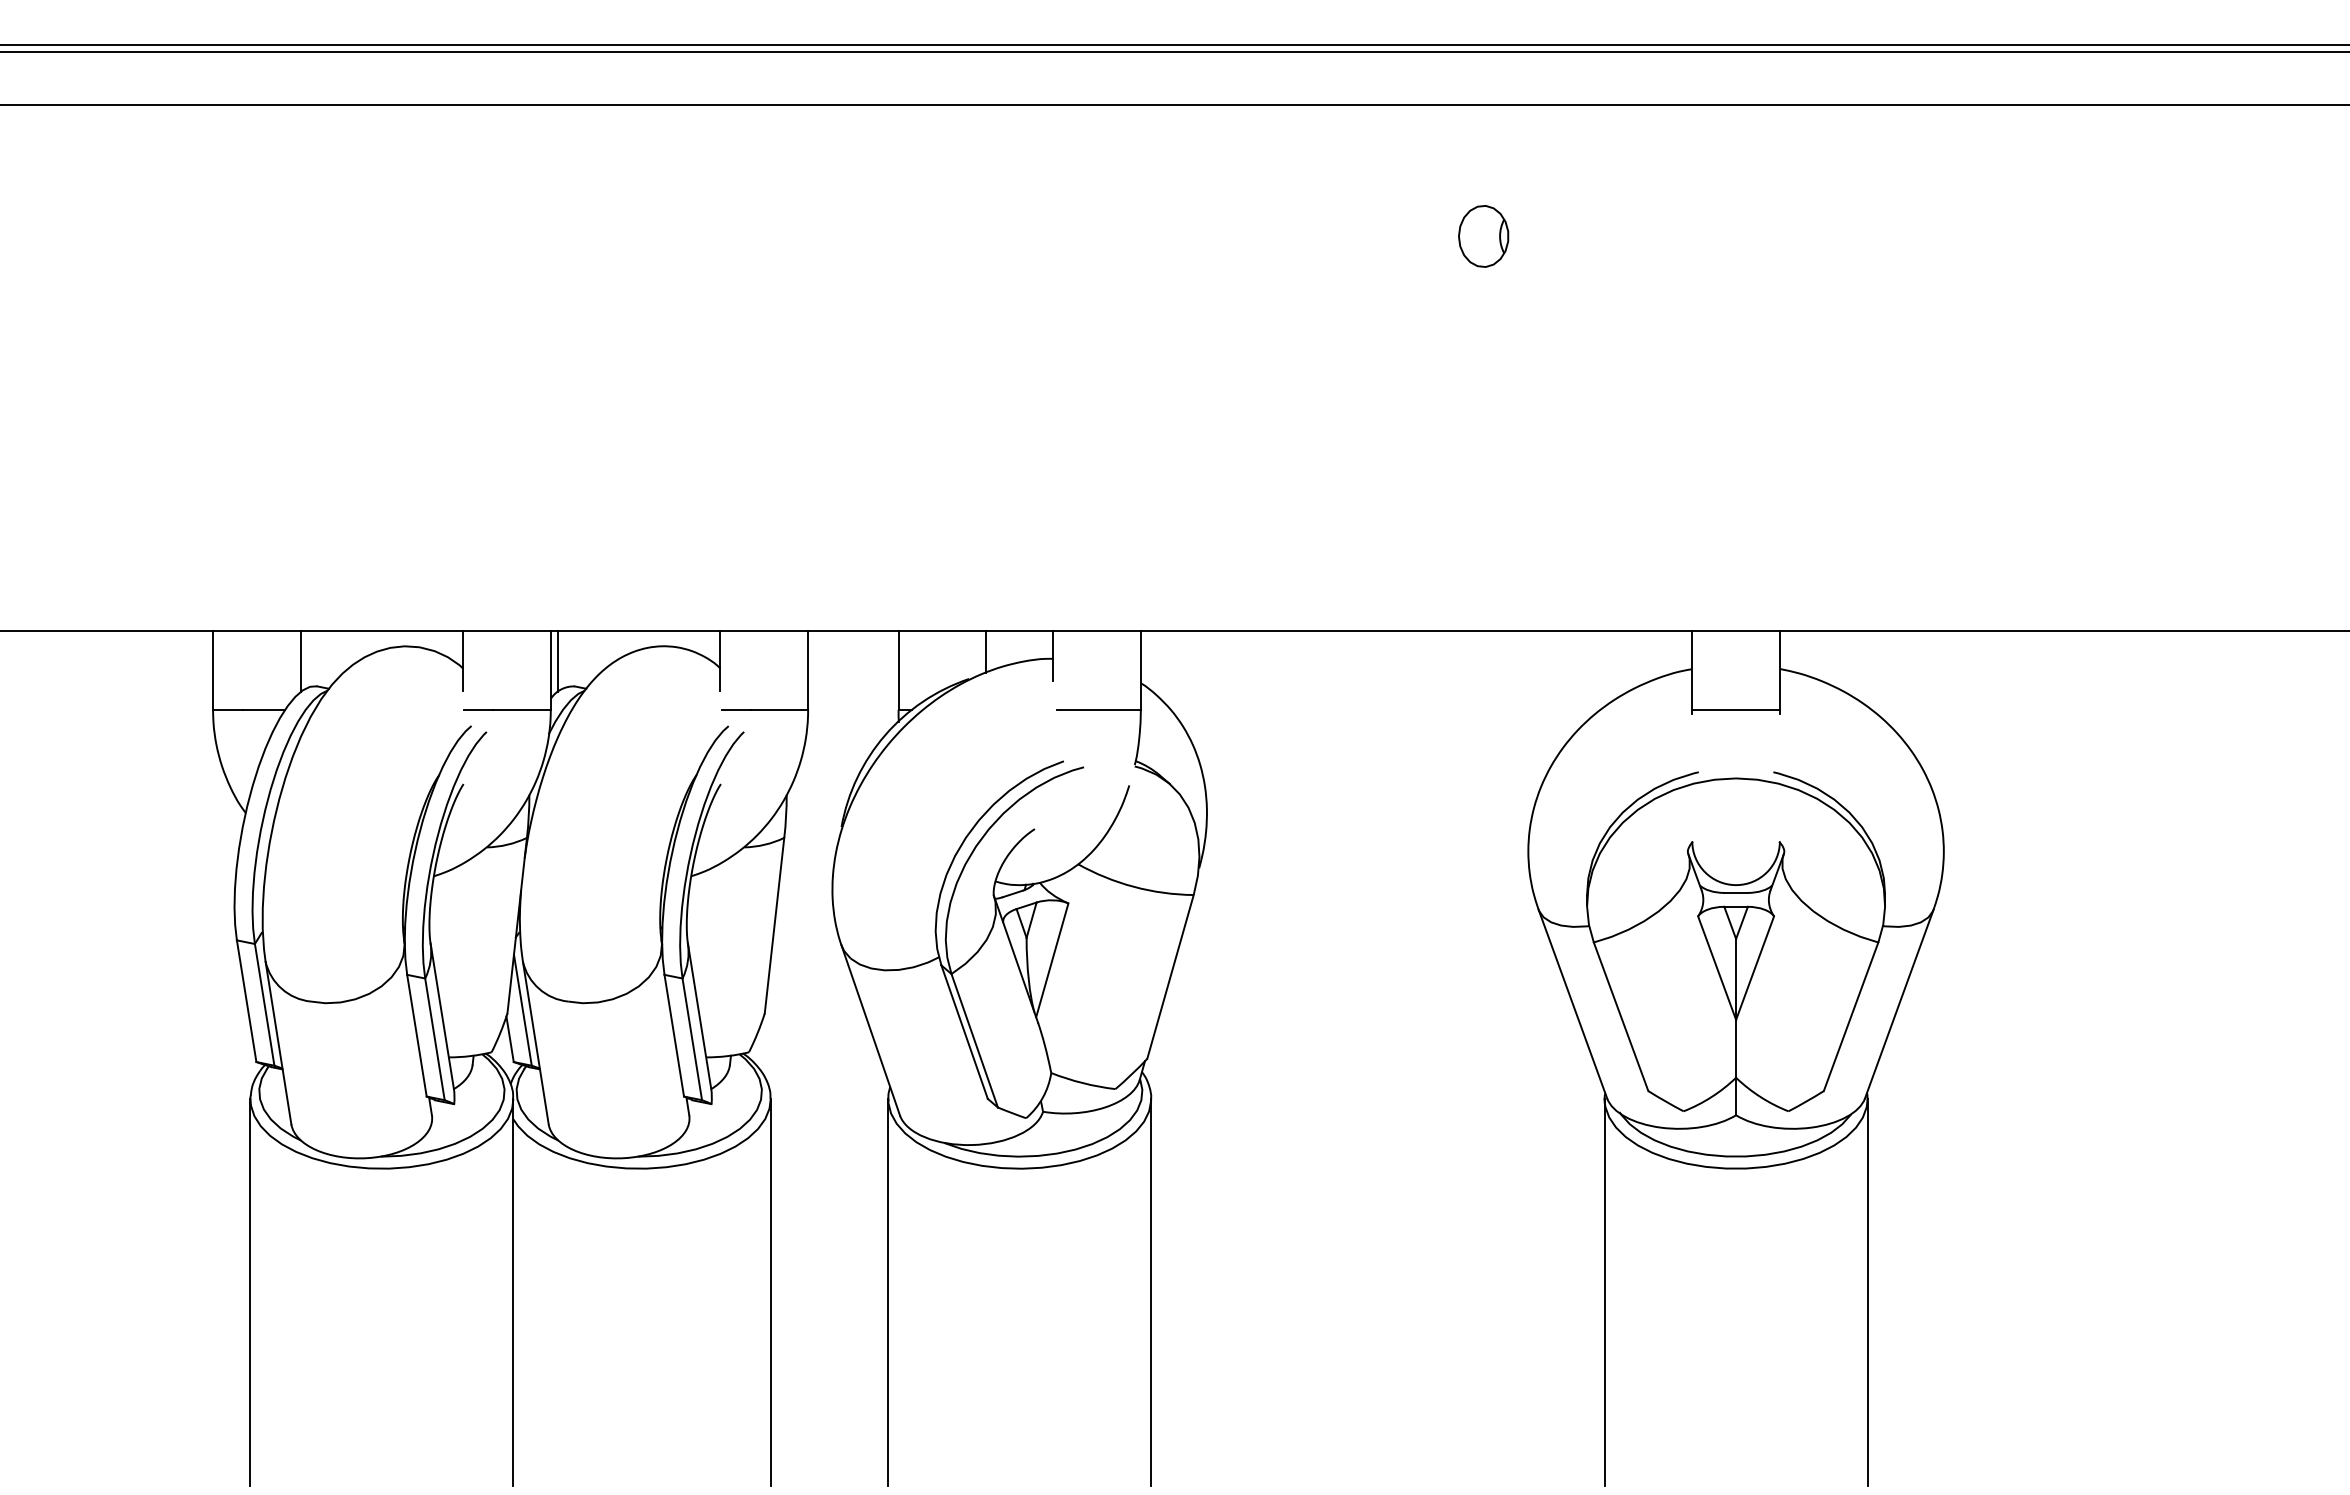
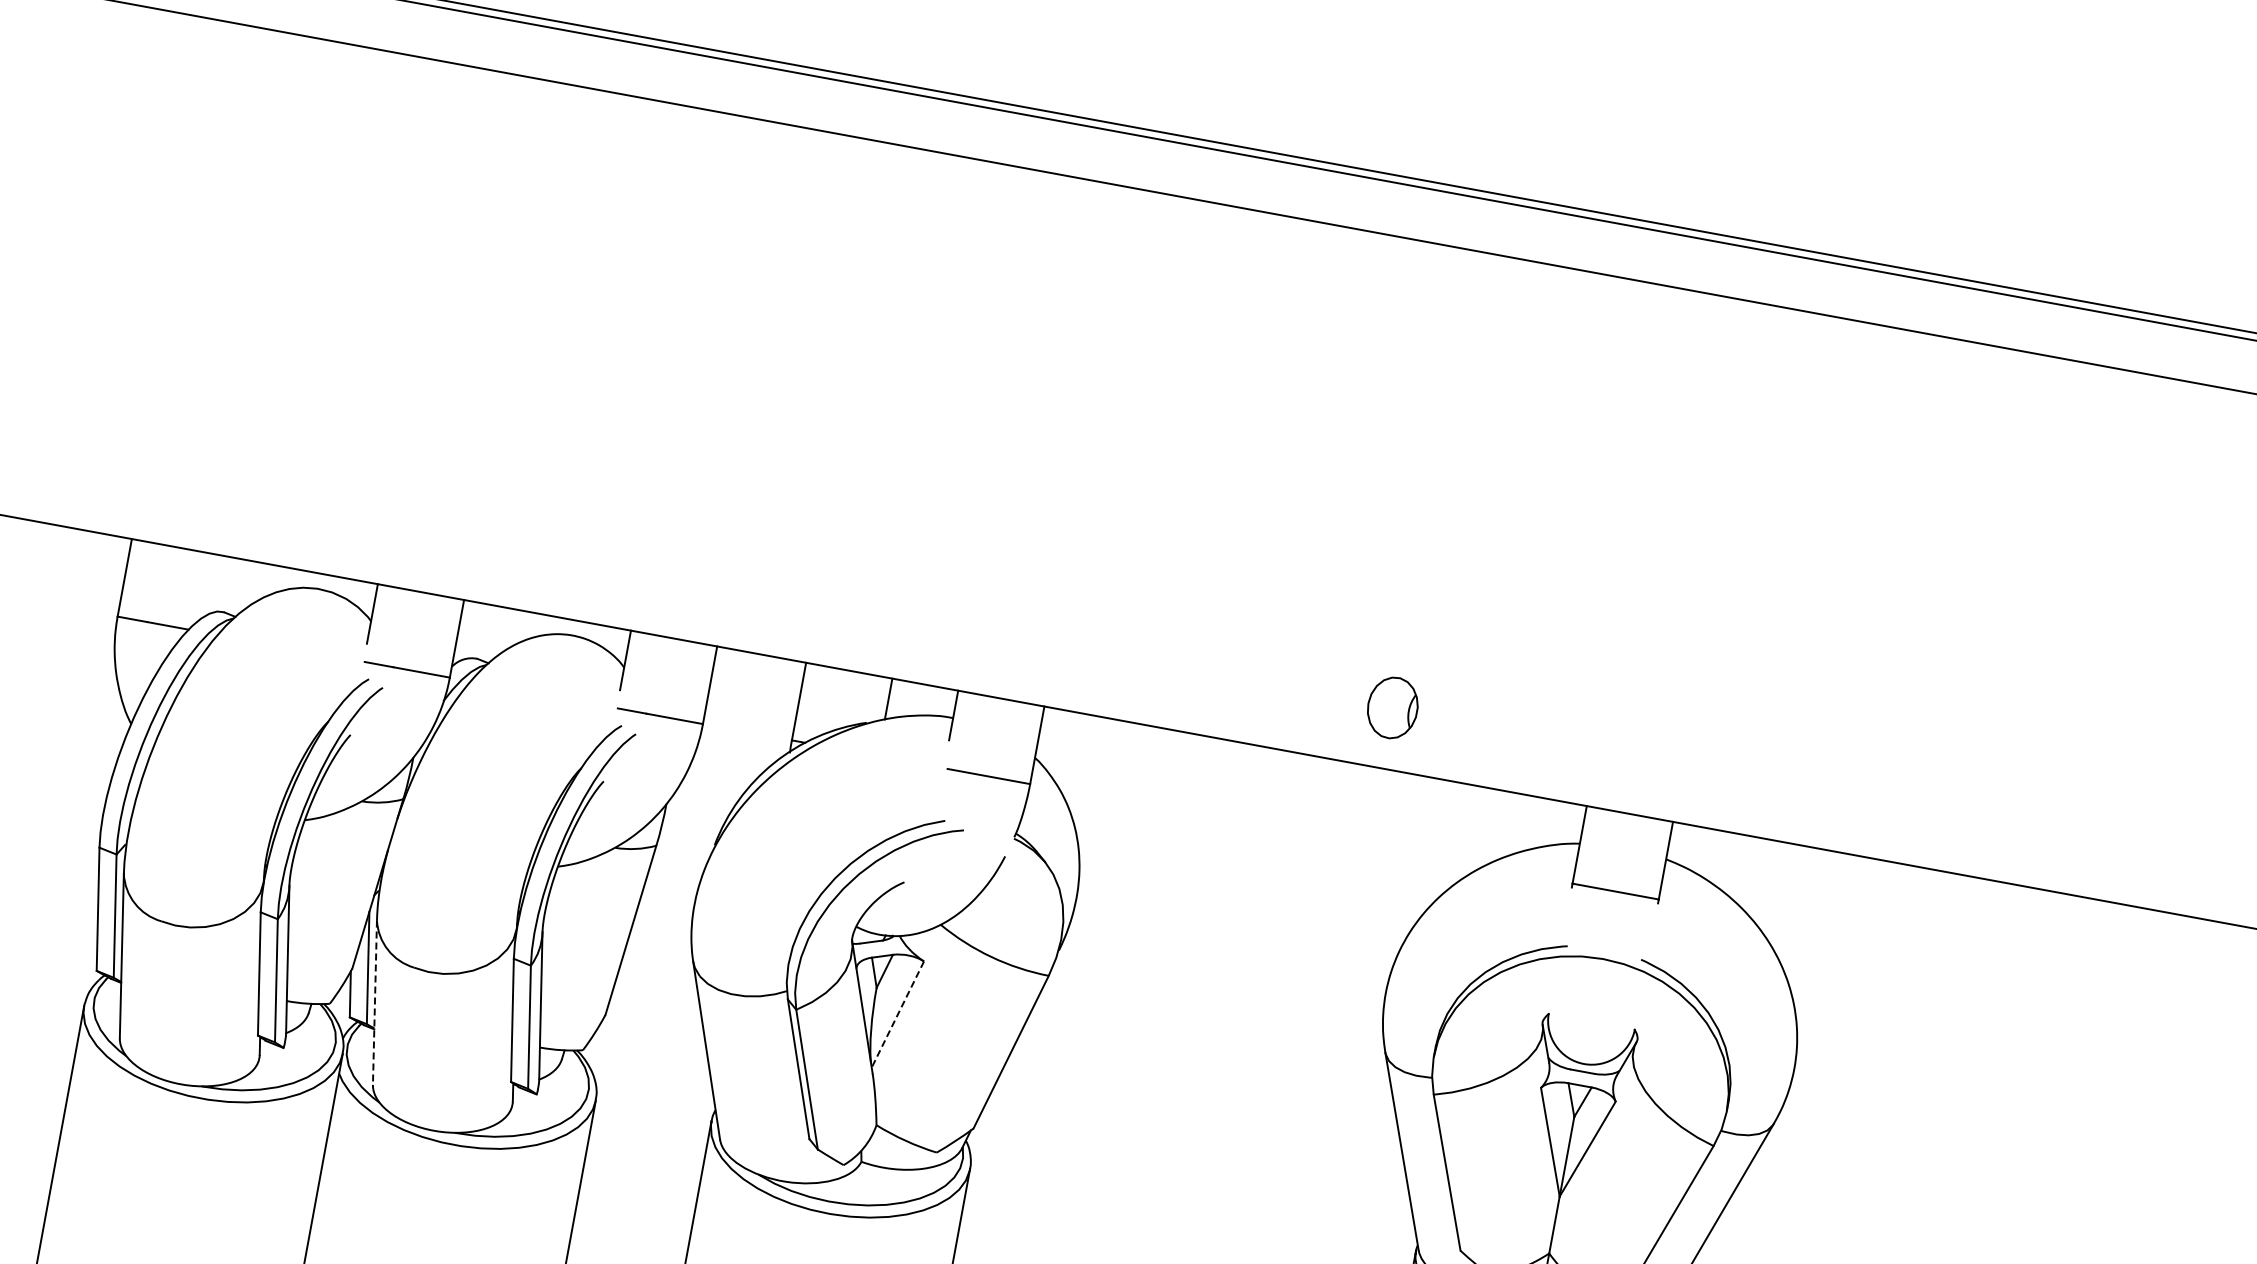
part: (1483, 236) -> (1392, 707), moved
line: (300, 660) -> (212, 583), removed
line: (558, 660) -> (466, 630), removed
line: (1052, 960) -> (898, 1014), solid -> dashed
line: (535, 1043) -> (374, 1003), solid -> dashed

